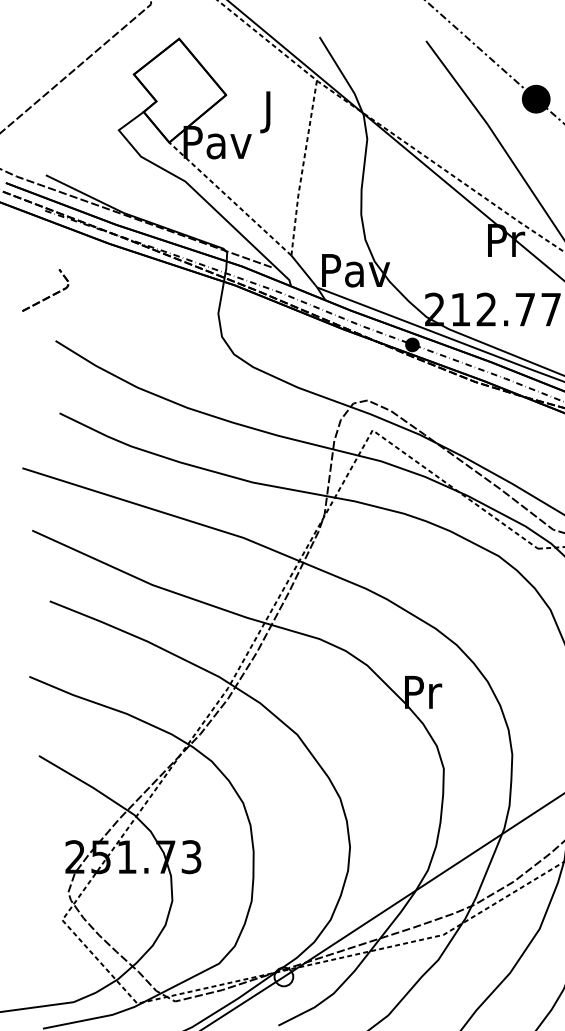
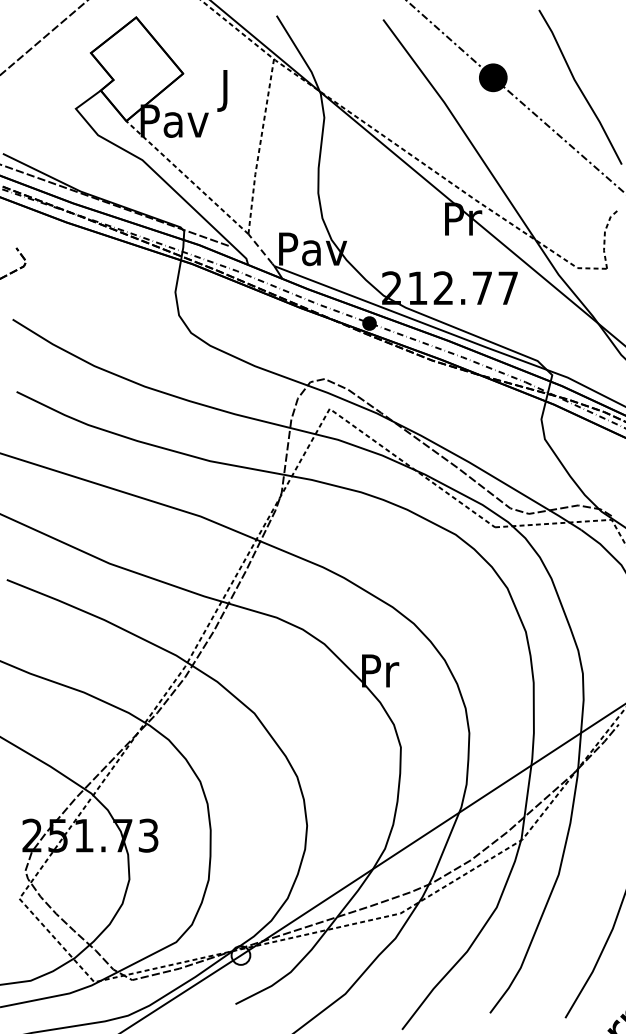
line: (303, 269) -> (260, 248), solid -> dashed

